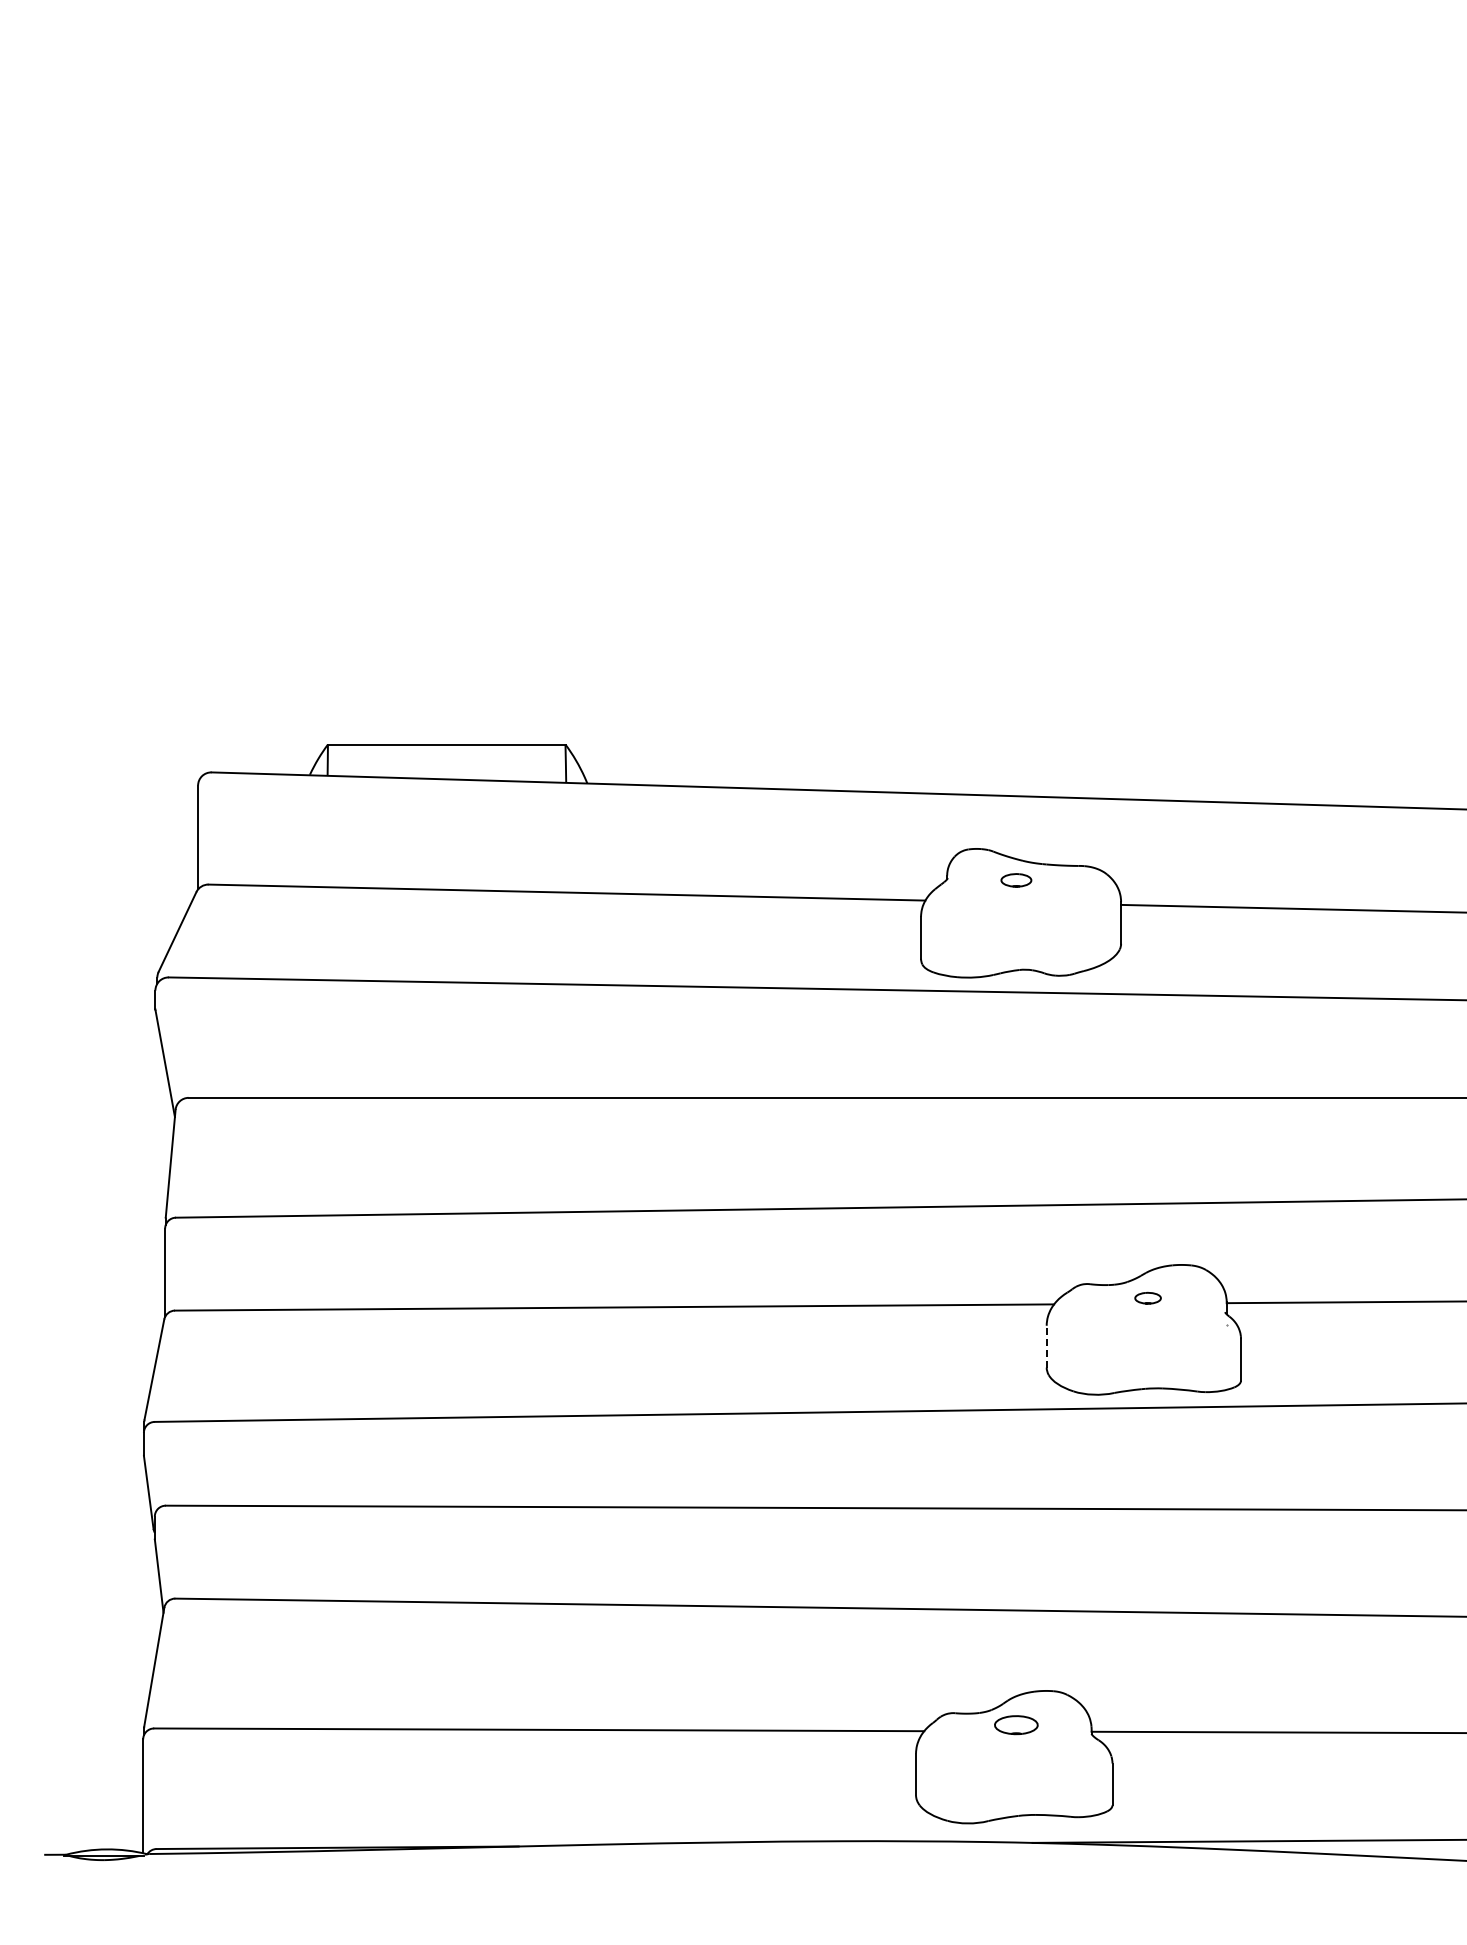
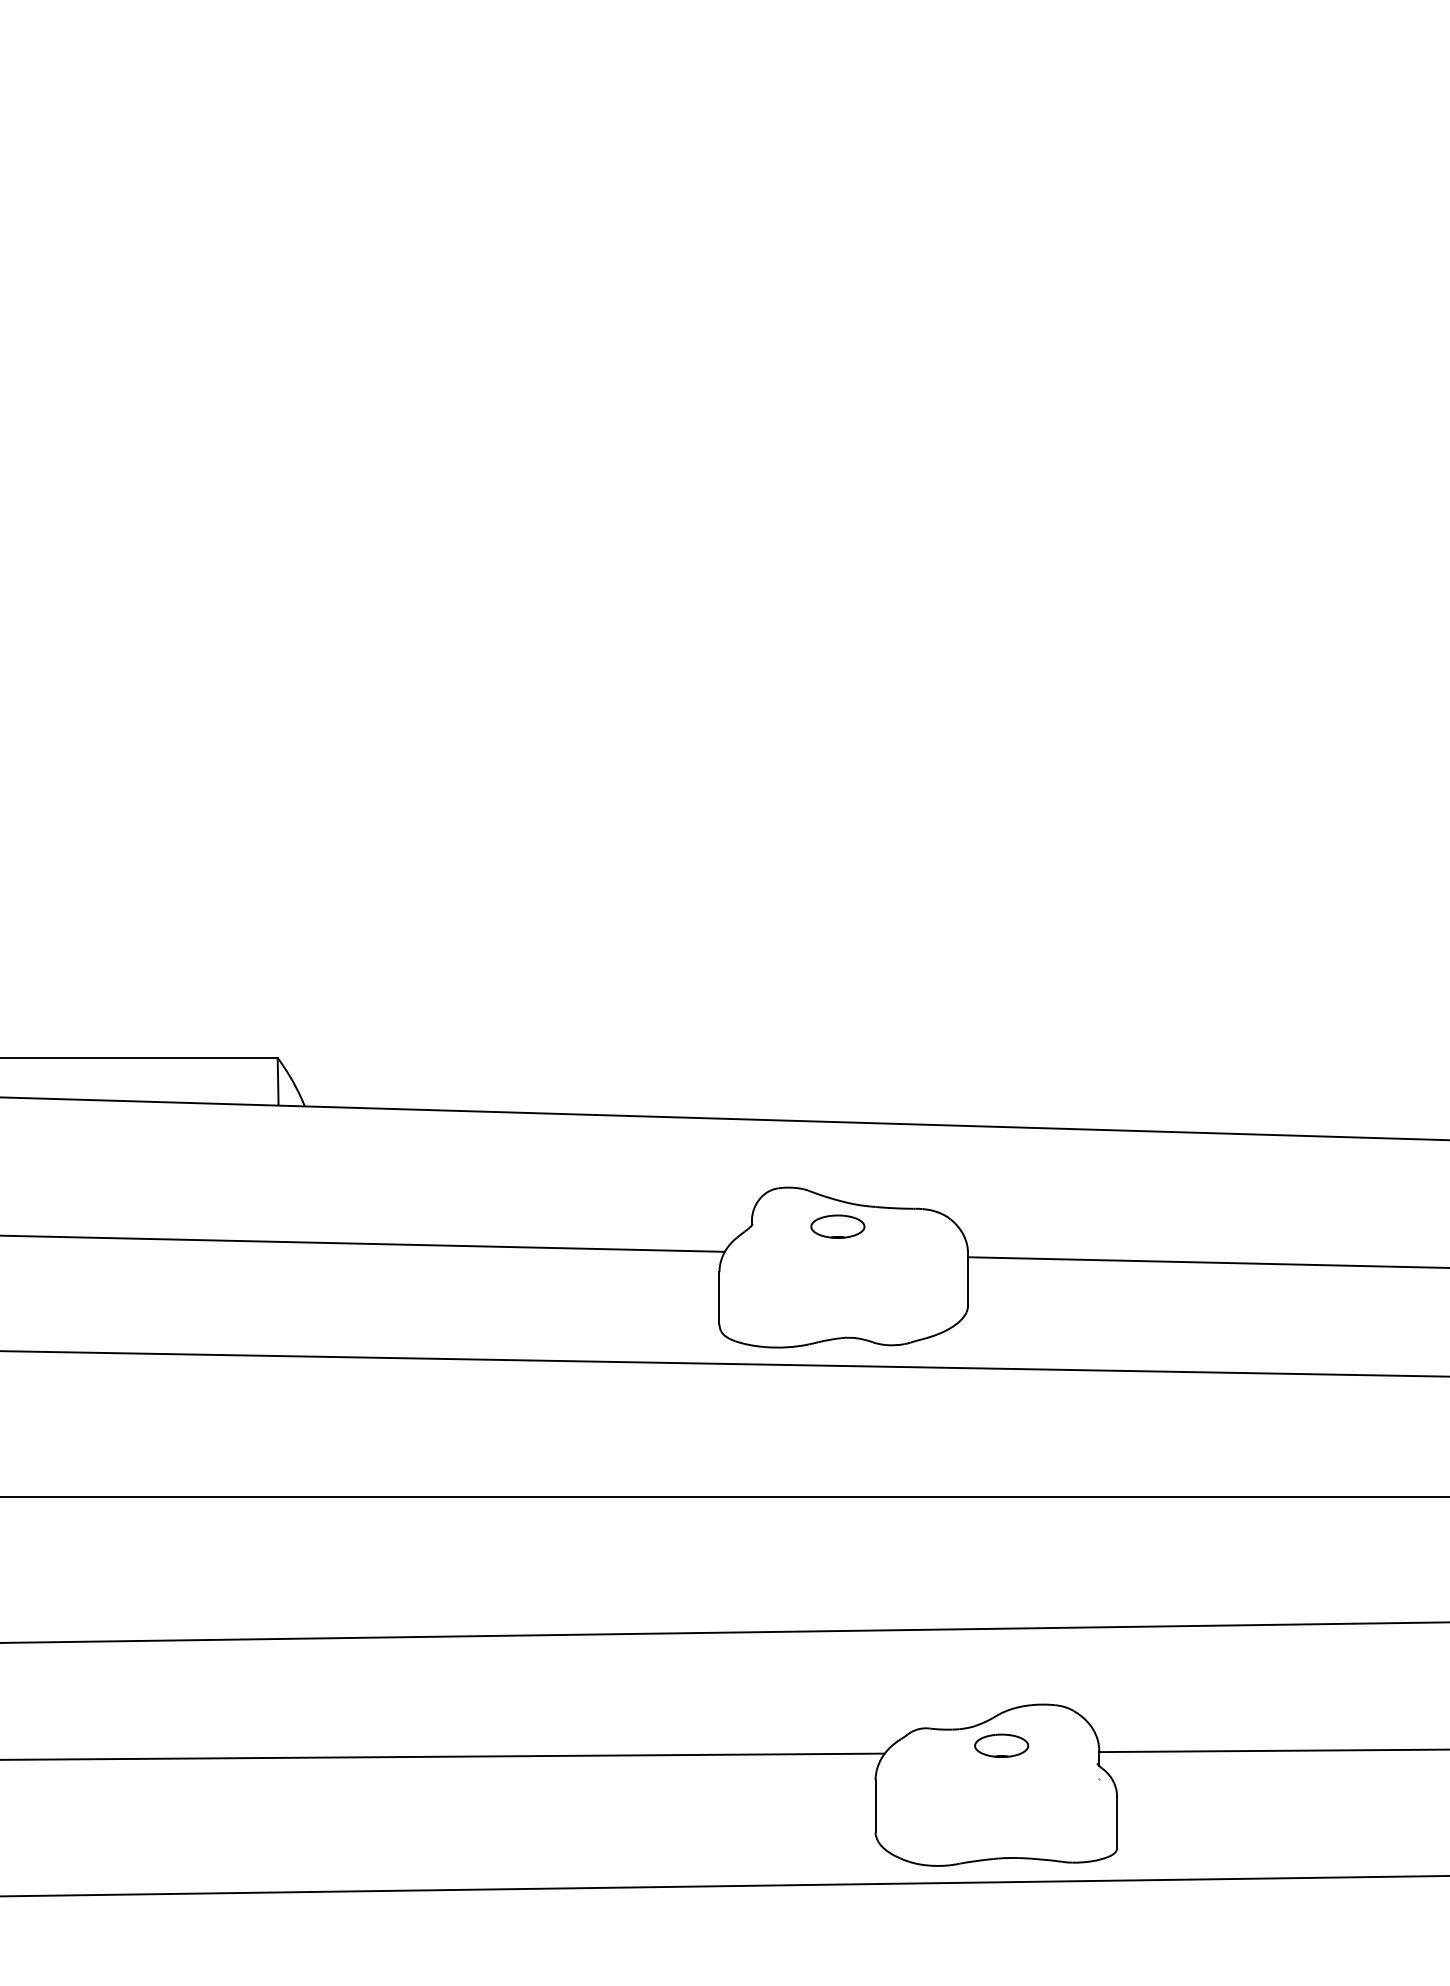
part: (1016, 880) -> (838, 1226), size x1.43
part: (1147, 1298) -> (1000, 1746), size x1.67
line: (1046, 1346) -> (875, 1805), dashed -> solid

